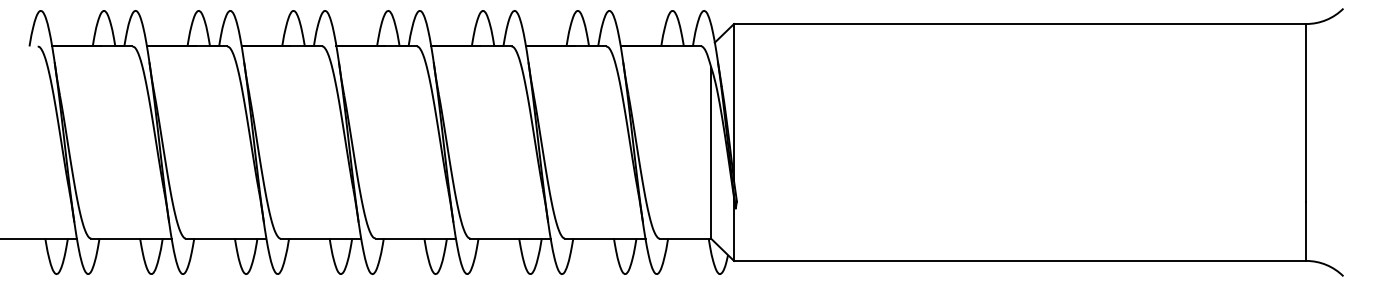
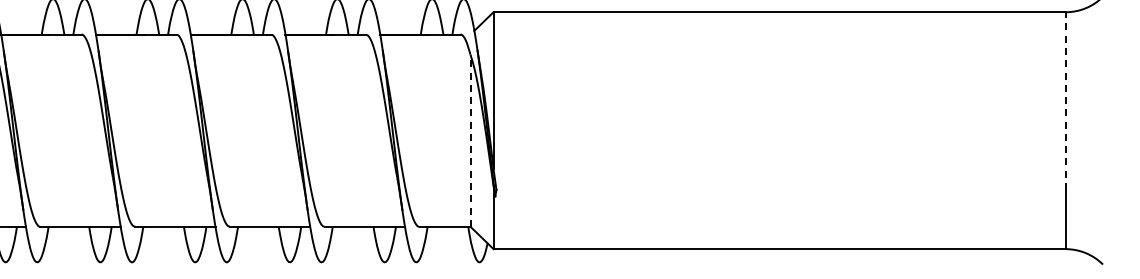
line: (1306, 112) -> (1066, 100), solid -> dashed
line: (710, 152) -> (470, 140), solid -> dashed

